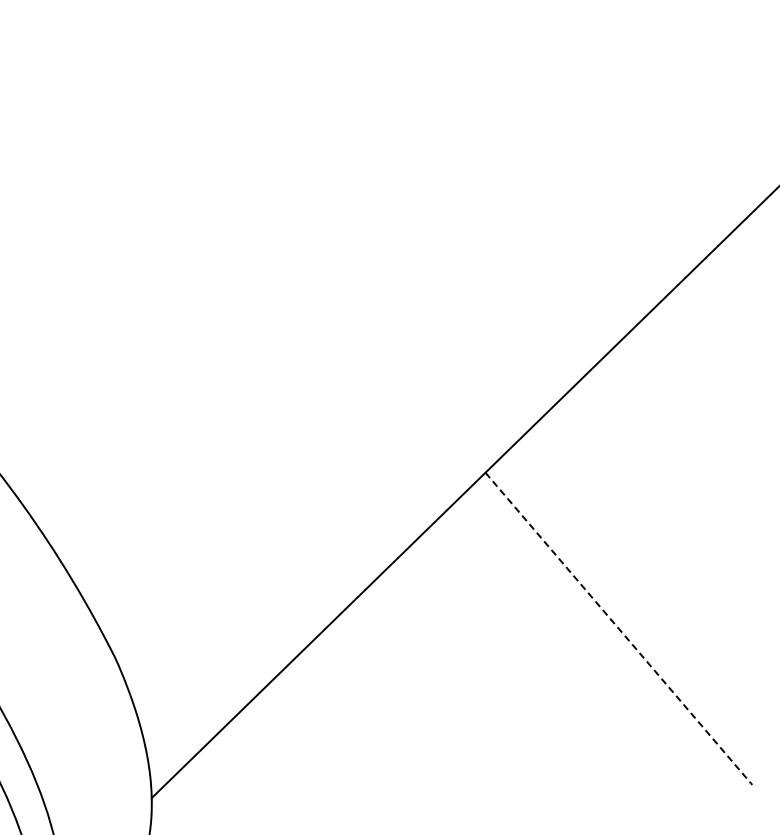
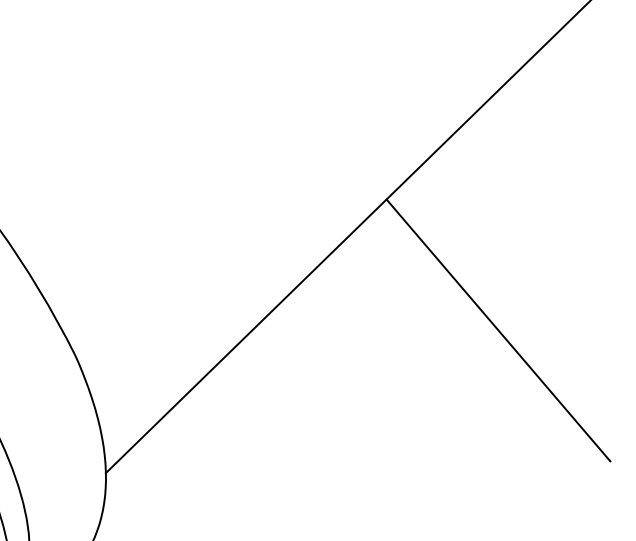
line: (618, 628) -> (498, 330), dashed -> solid

